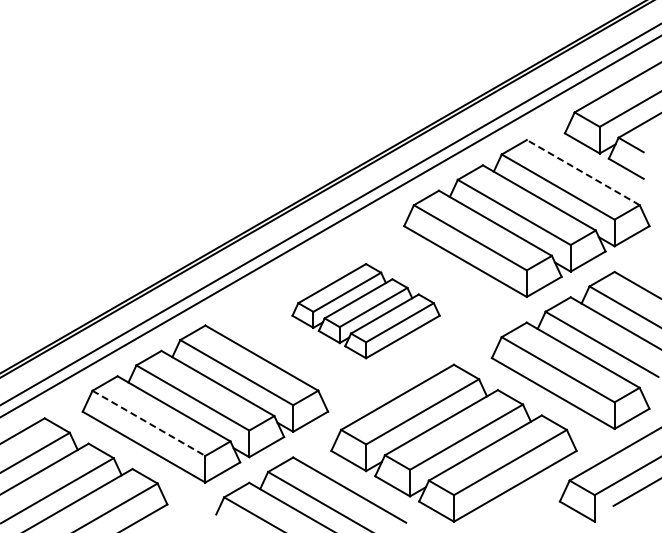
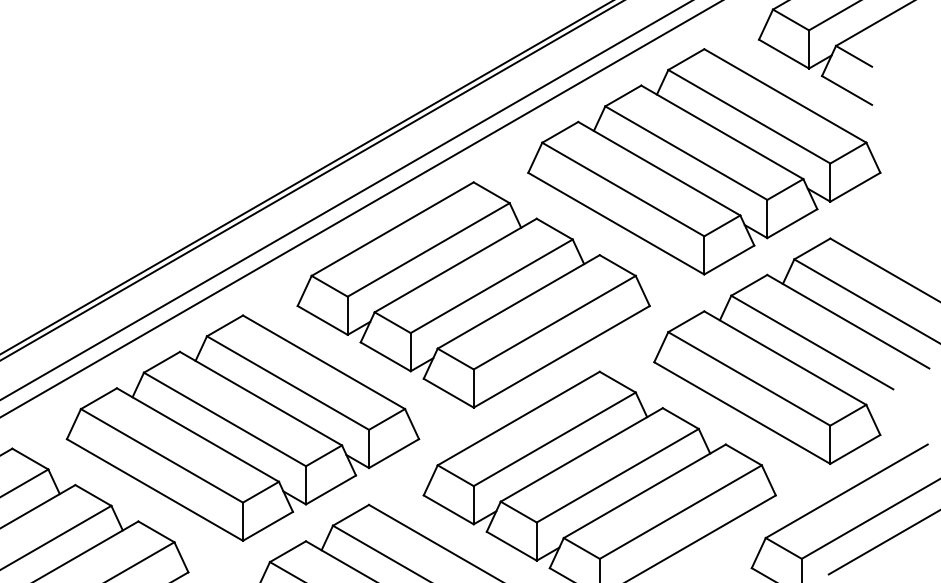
line: (582, 172) -> (784, 95), dashed -> solid
part: (365, 310) -> (472, 293), size x1.67
line: (149, 423) -> (162, 456), dashed -> solid

